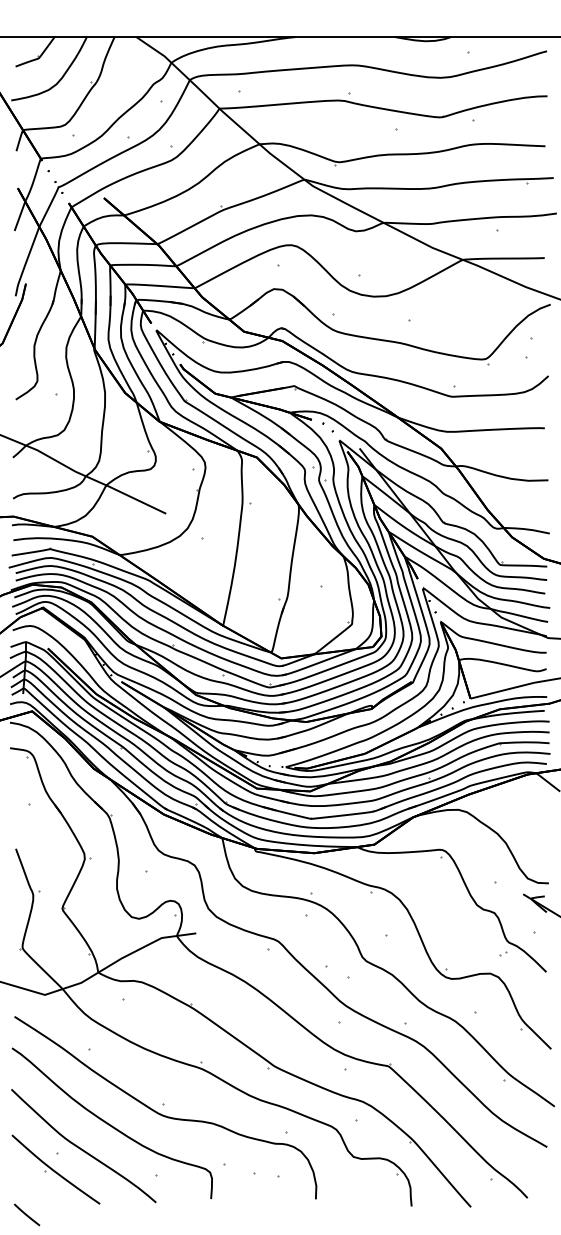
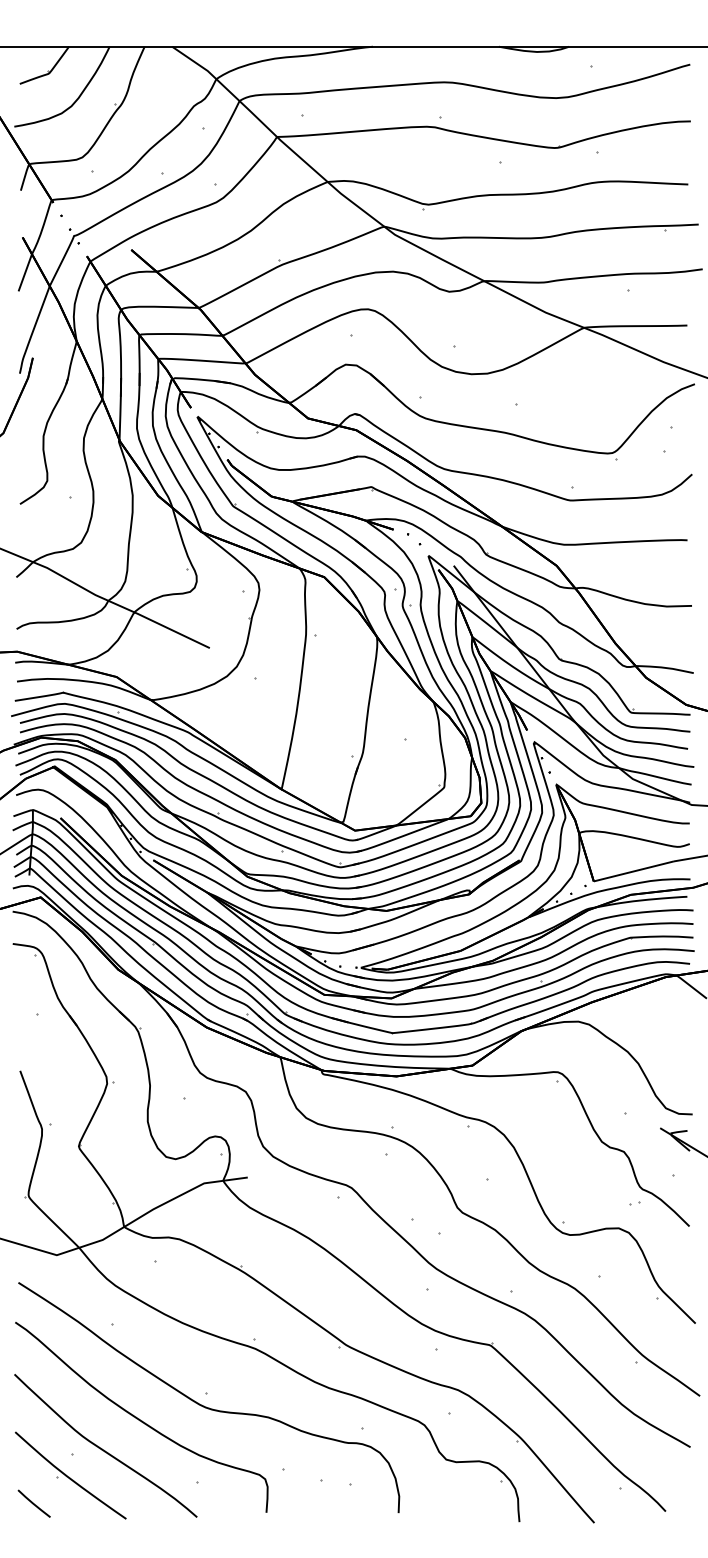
line: (26, 1214) -> (33, 1503), moved

